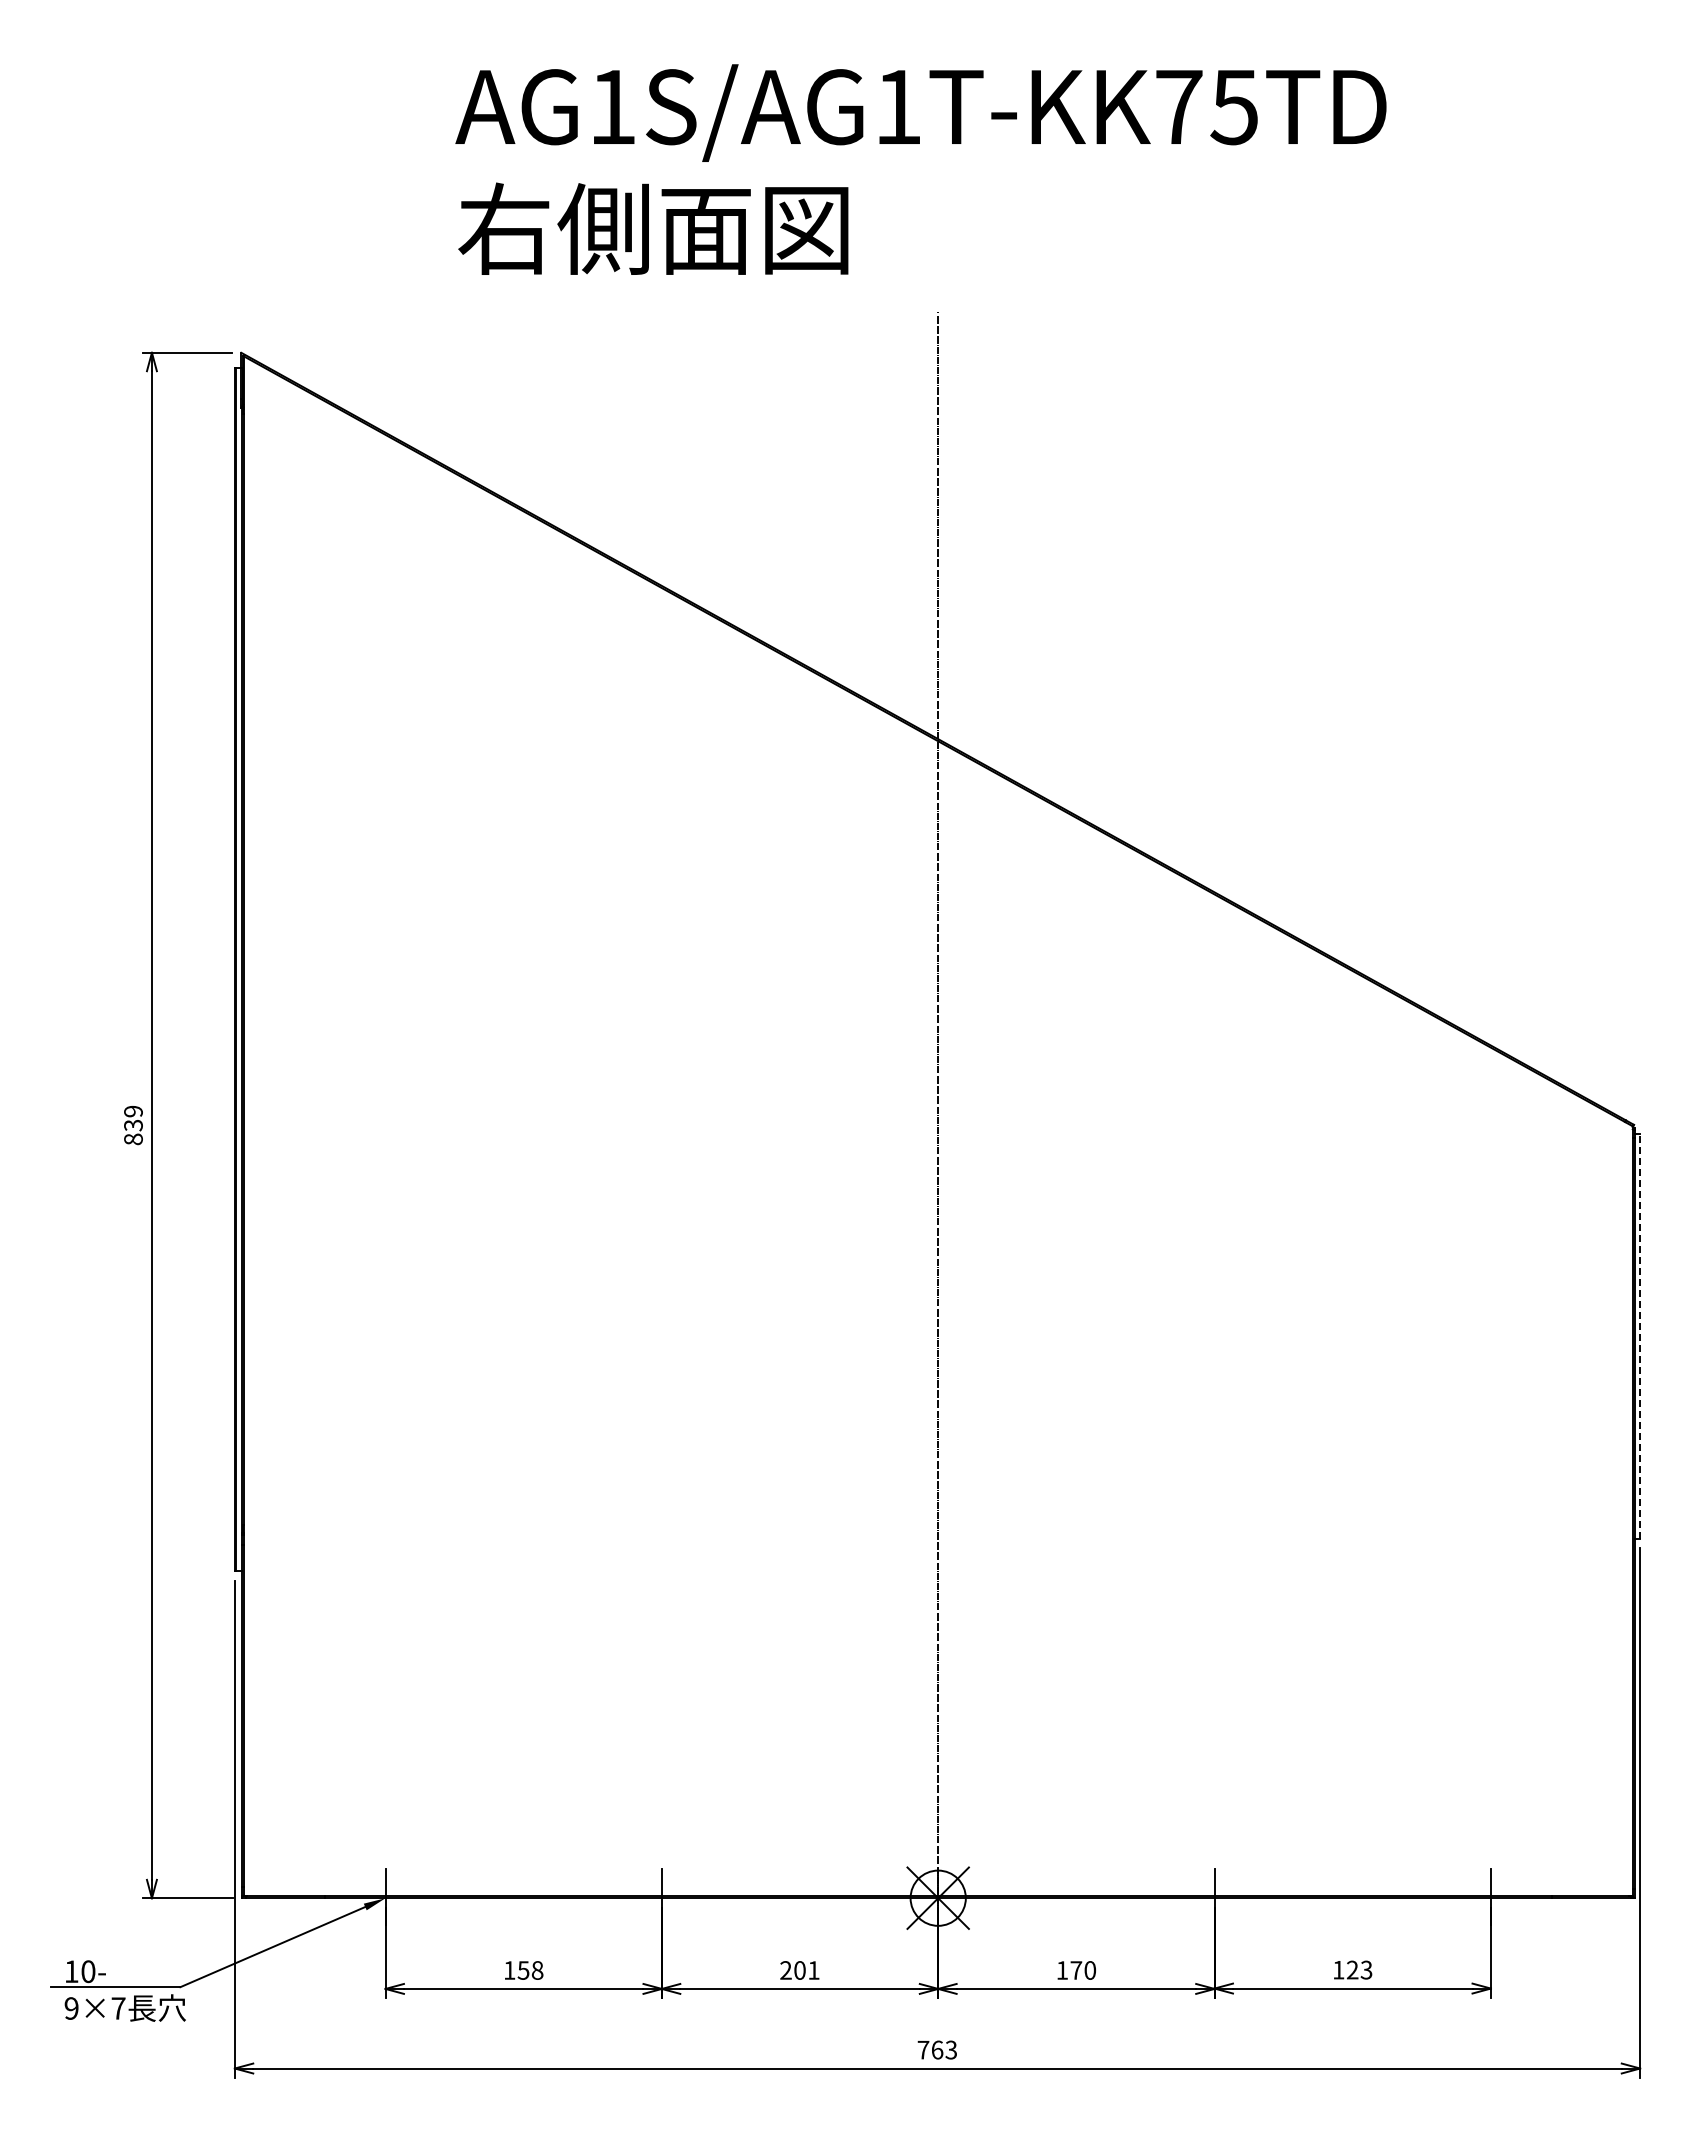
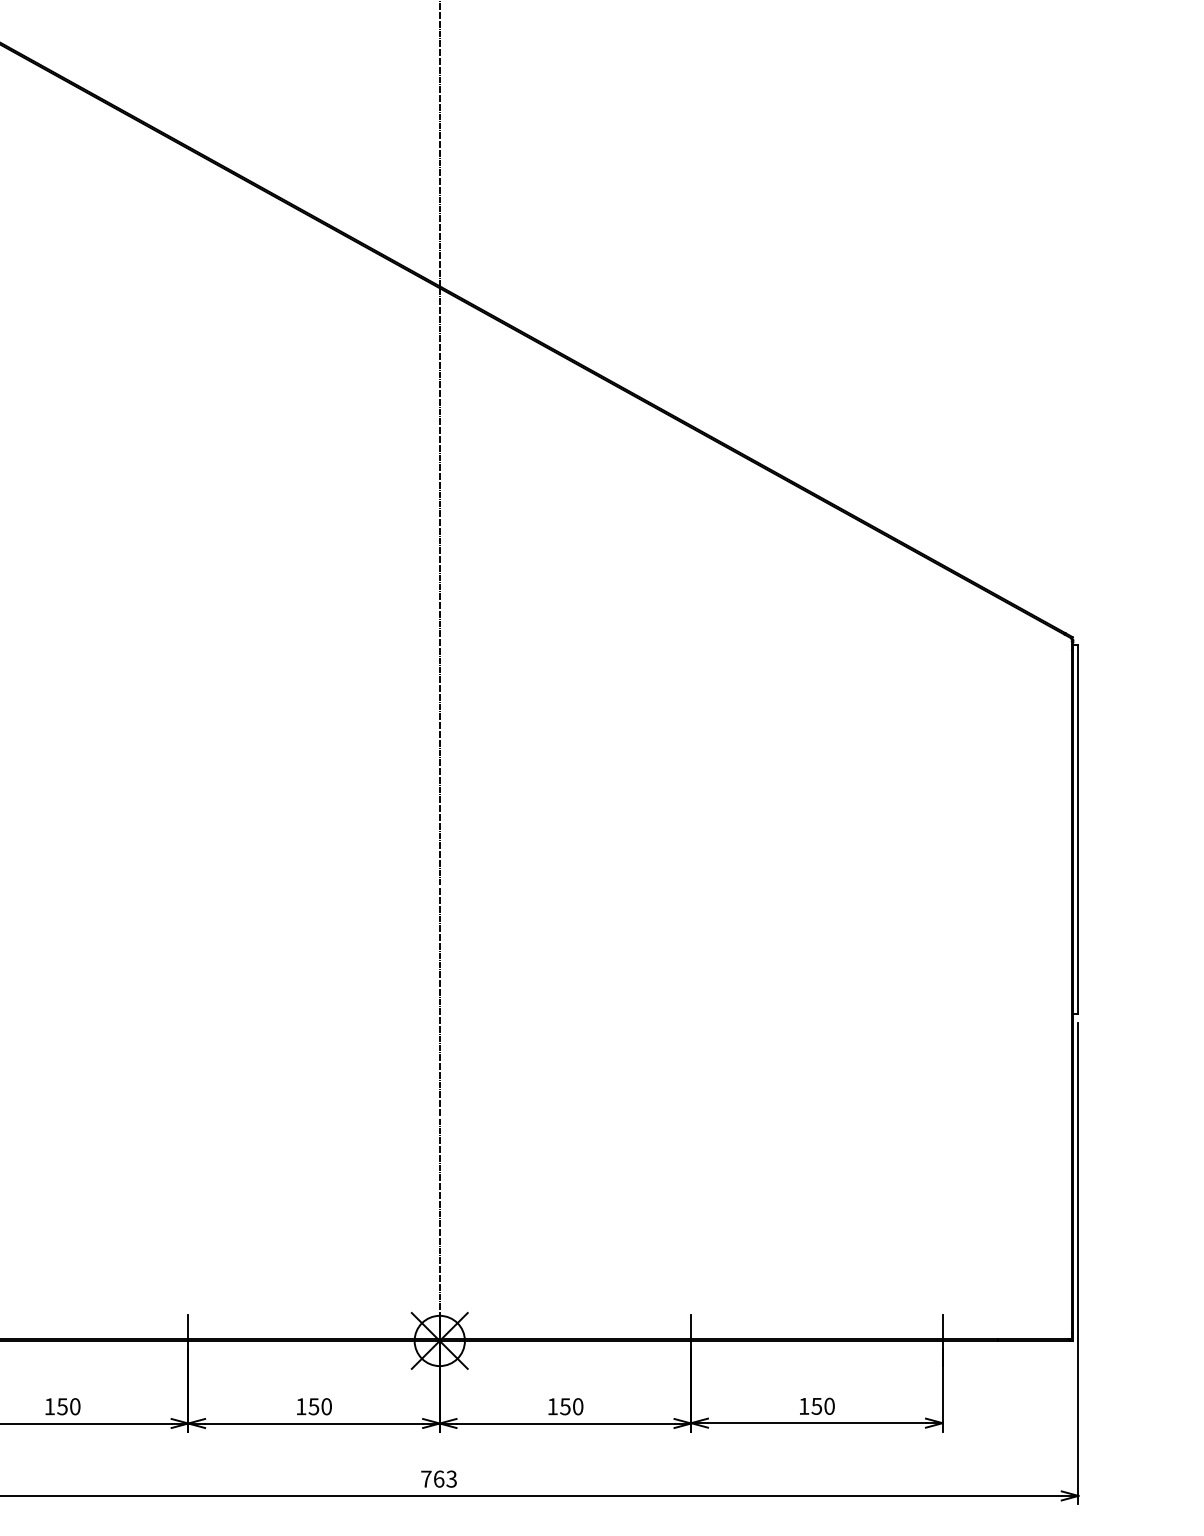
line: (1640, 1336) -> (1078, 829), dashed -> solid
text: (1359, 1969) -> (823, 1405), 123 -> 150
text: (537, 1970) -> (75, 1406), 158 -> 150
text: (799, 1970) -> (313, 1406), 201 -> 150
text: (1076, 1970) -> (565, 1406), 170 -> 150

